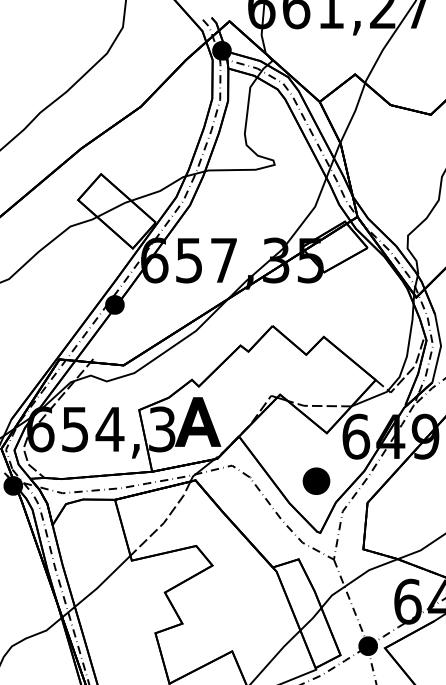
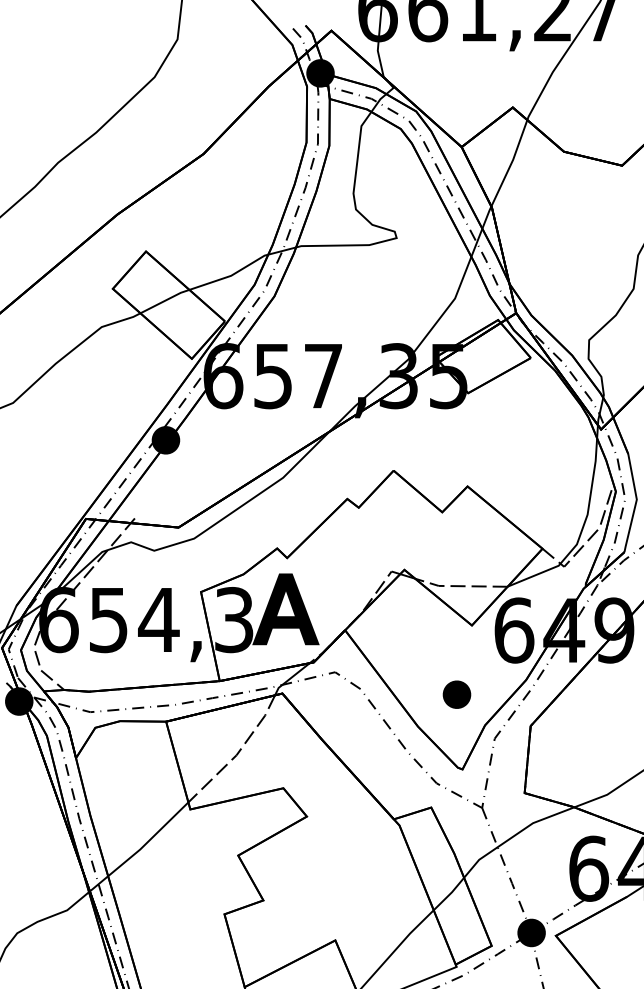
part: (316, 480) -> (456, 693), size x0.71

